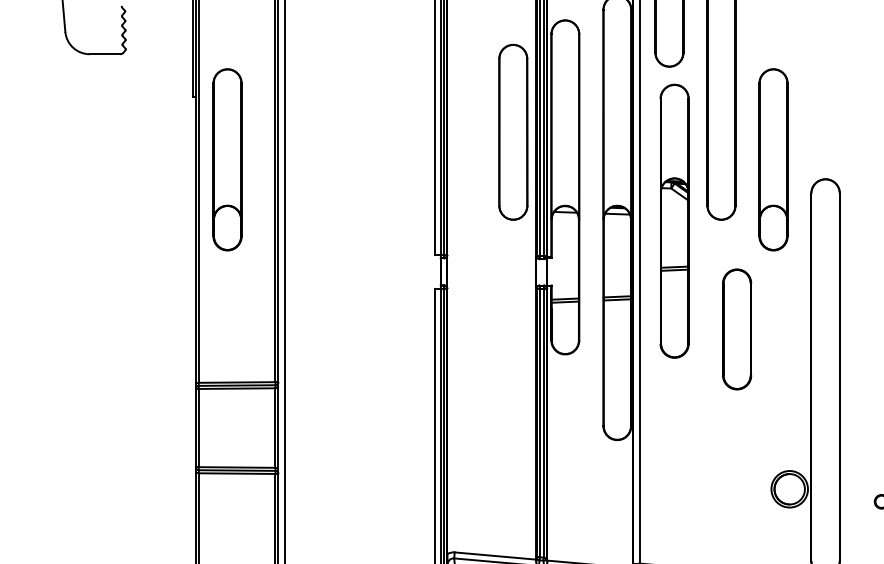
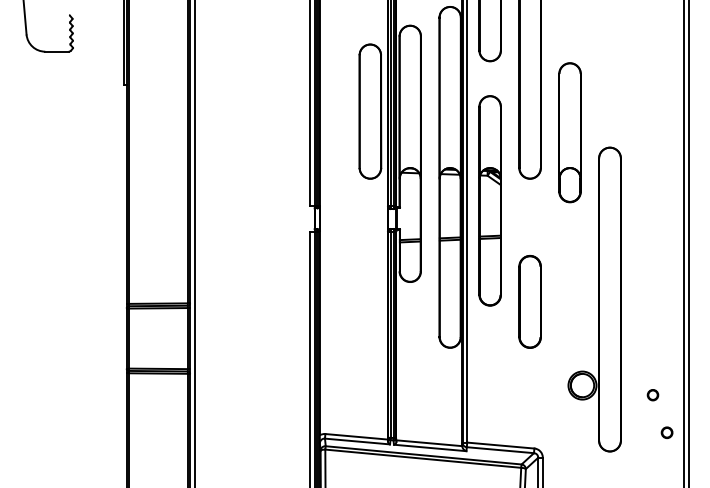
part: (226, 159) -> (150, 132), removed
part: (673, 220) -> (489, 200), moved
part: (736, 328) -> (529, 301), moved

